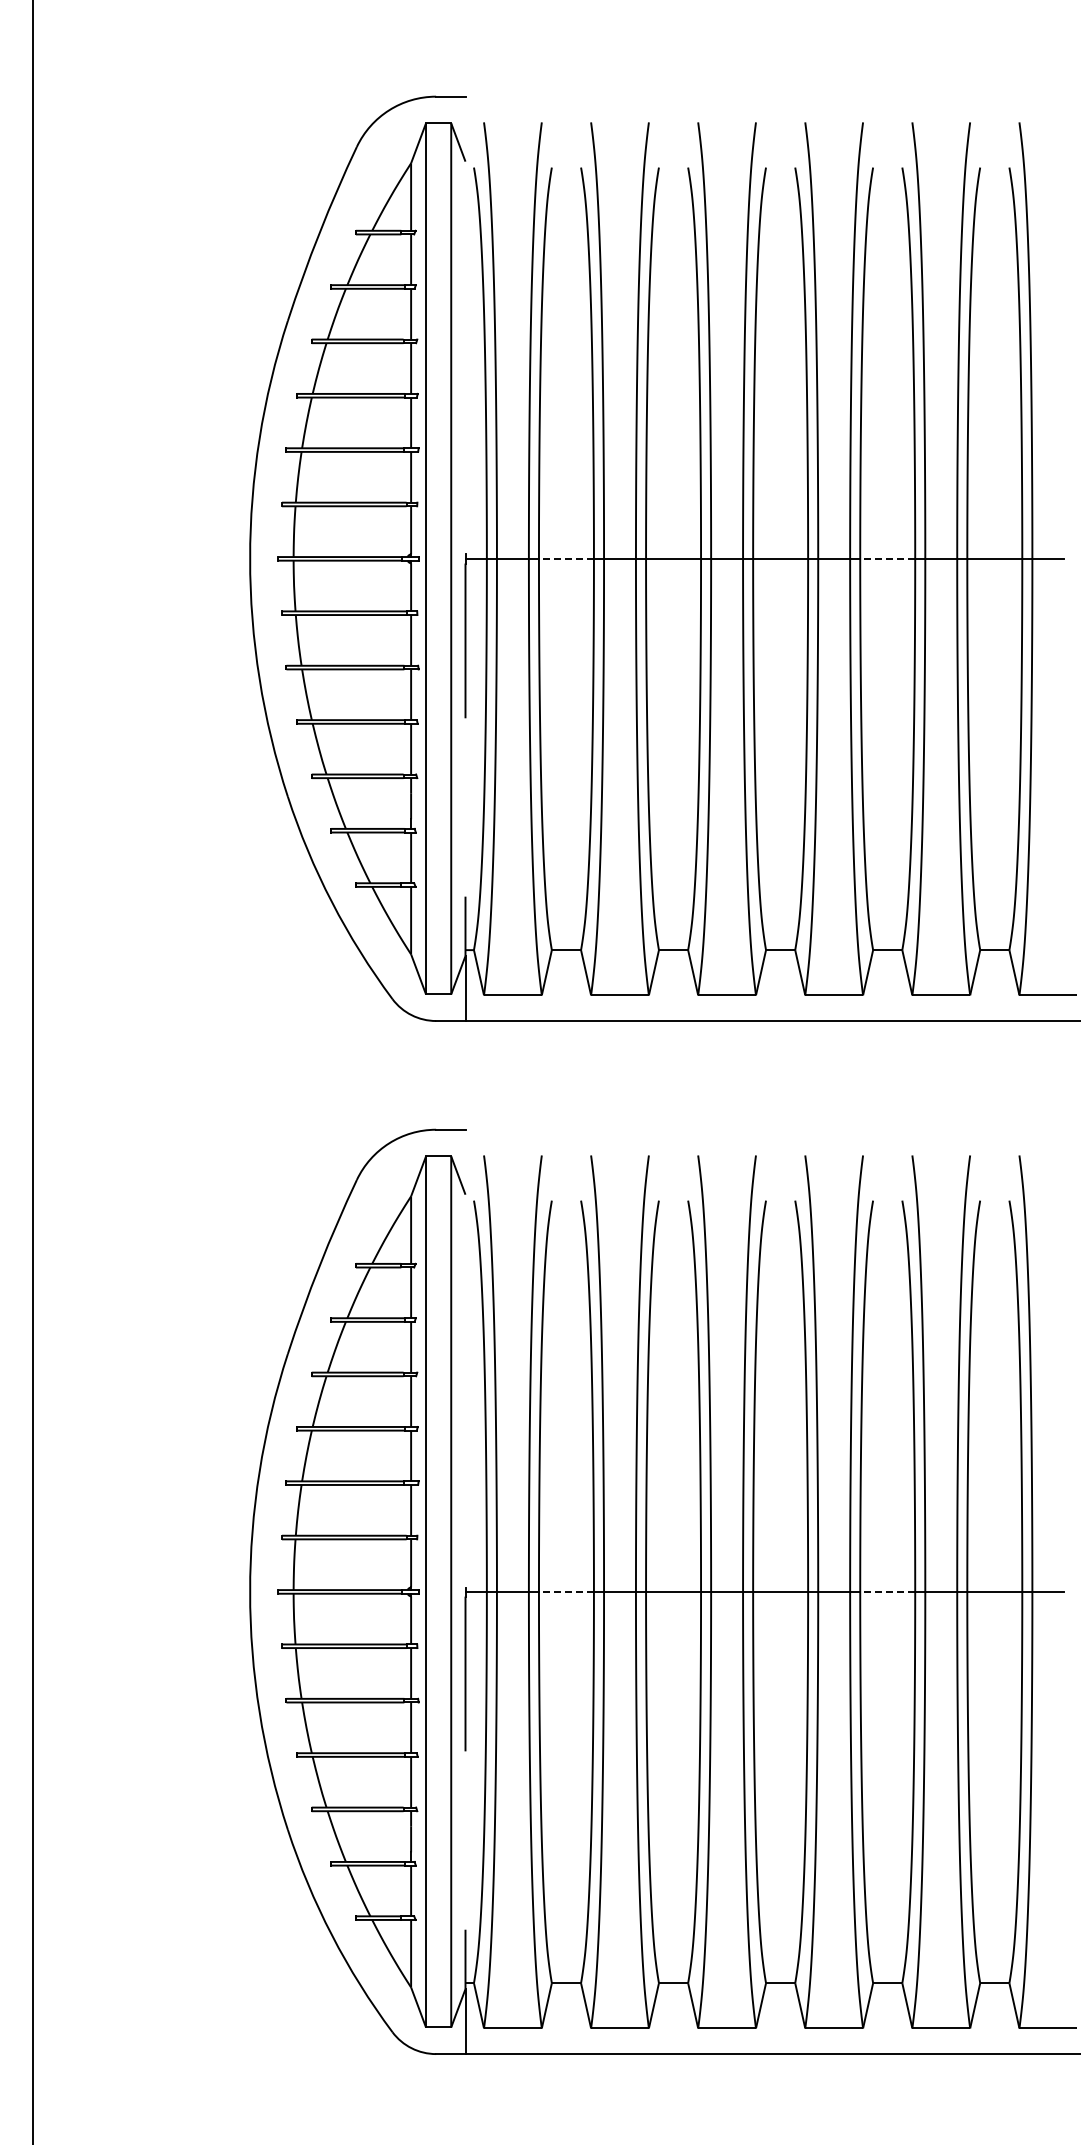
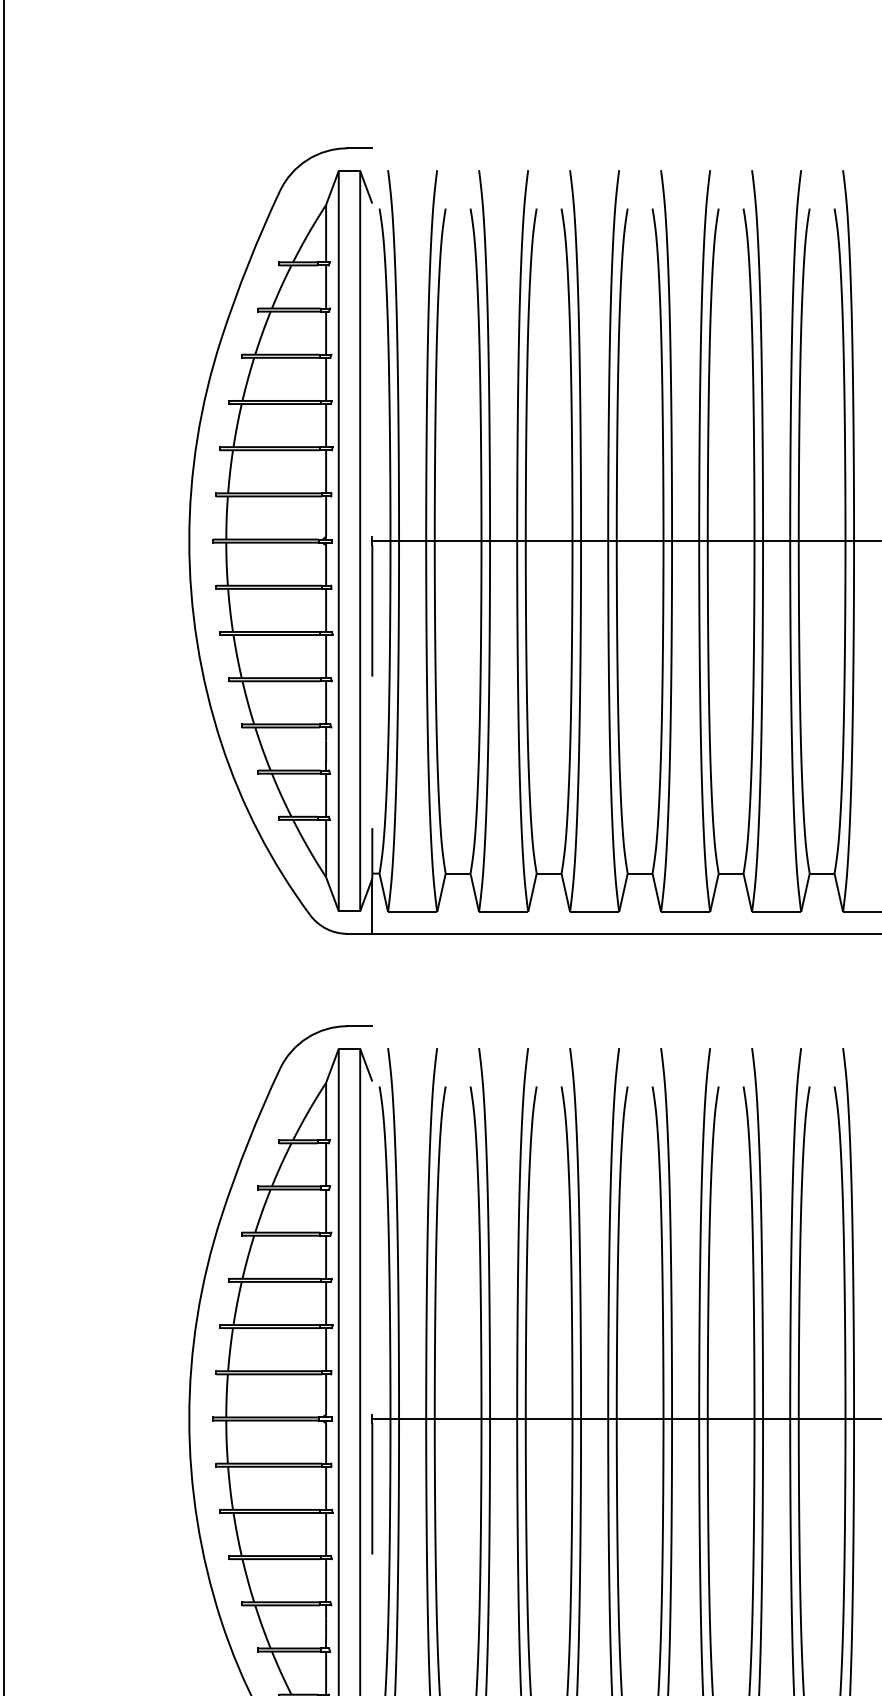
line: (565, 558) -> (457, 540), dashed -> solid
line: (887, 558) -> (730, 540), dashed -> solid
line: (565, 1591) -> (457, 1418), dashed -> solid
line: (887, 1591) -> (730, 1418), dashed -> solid

